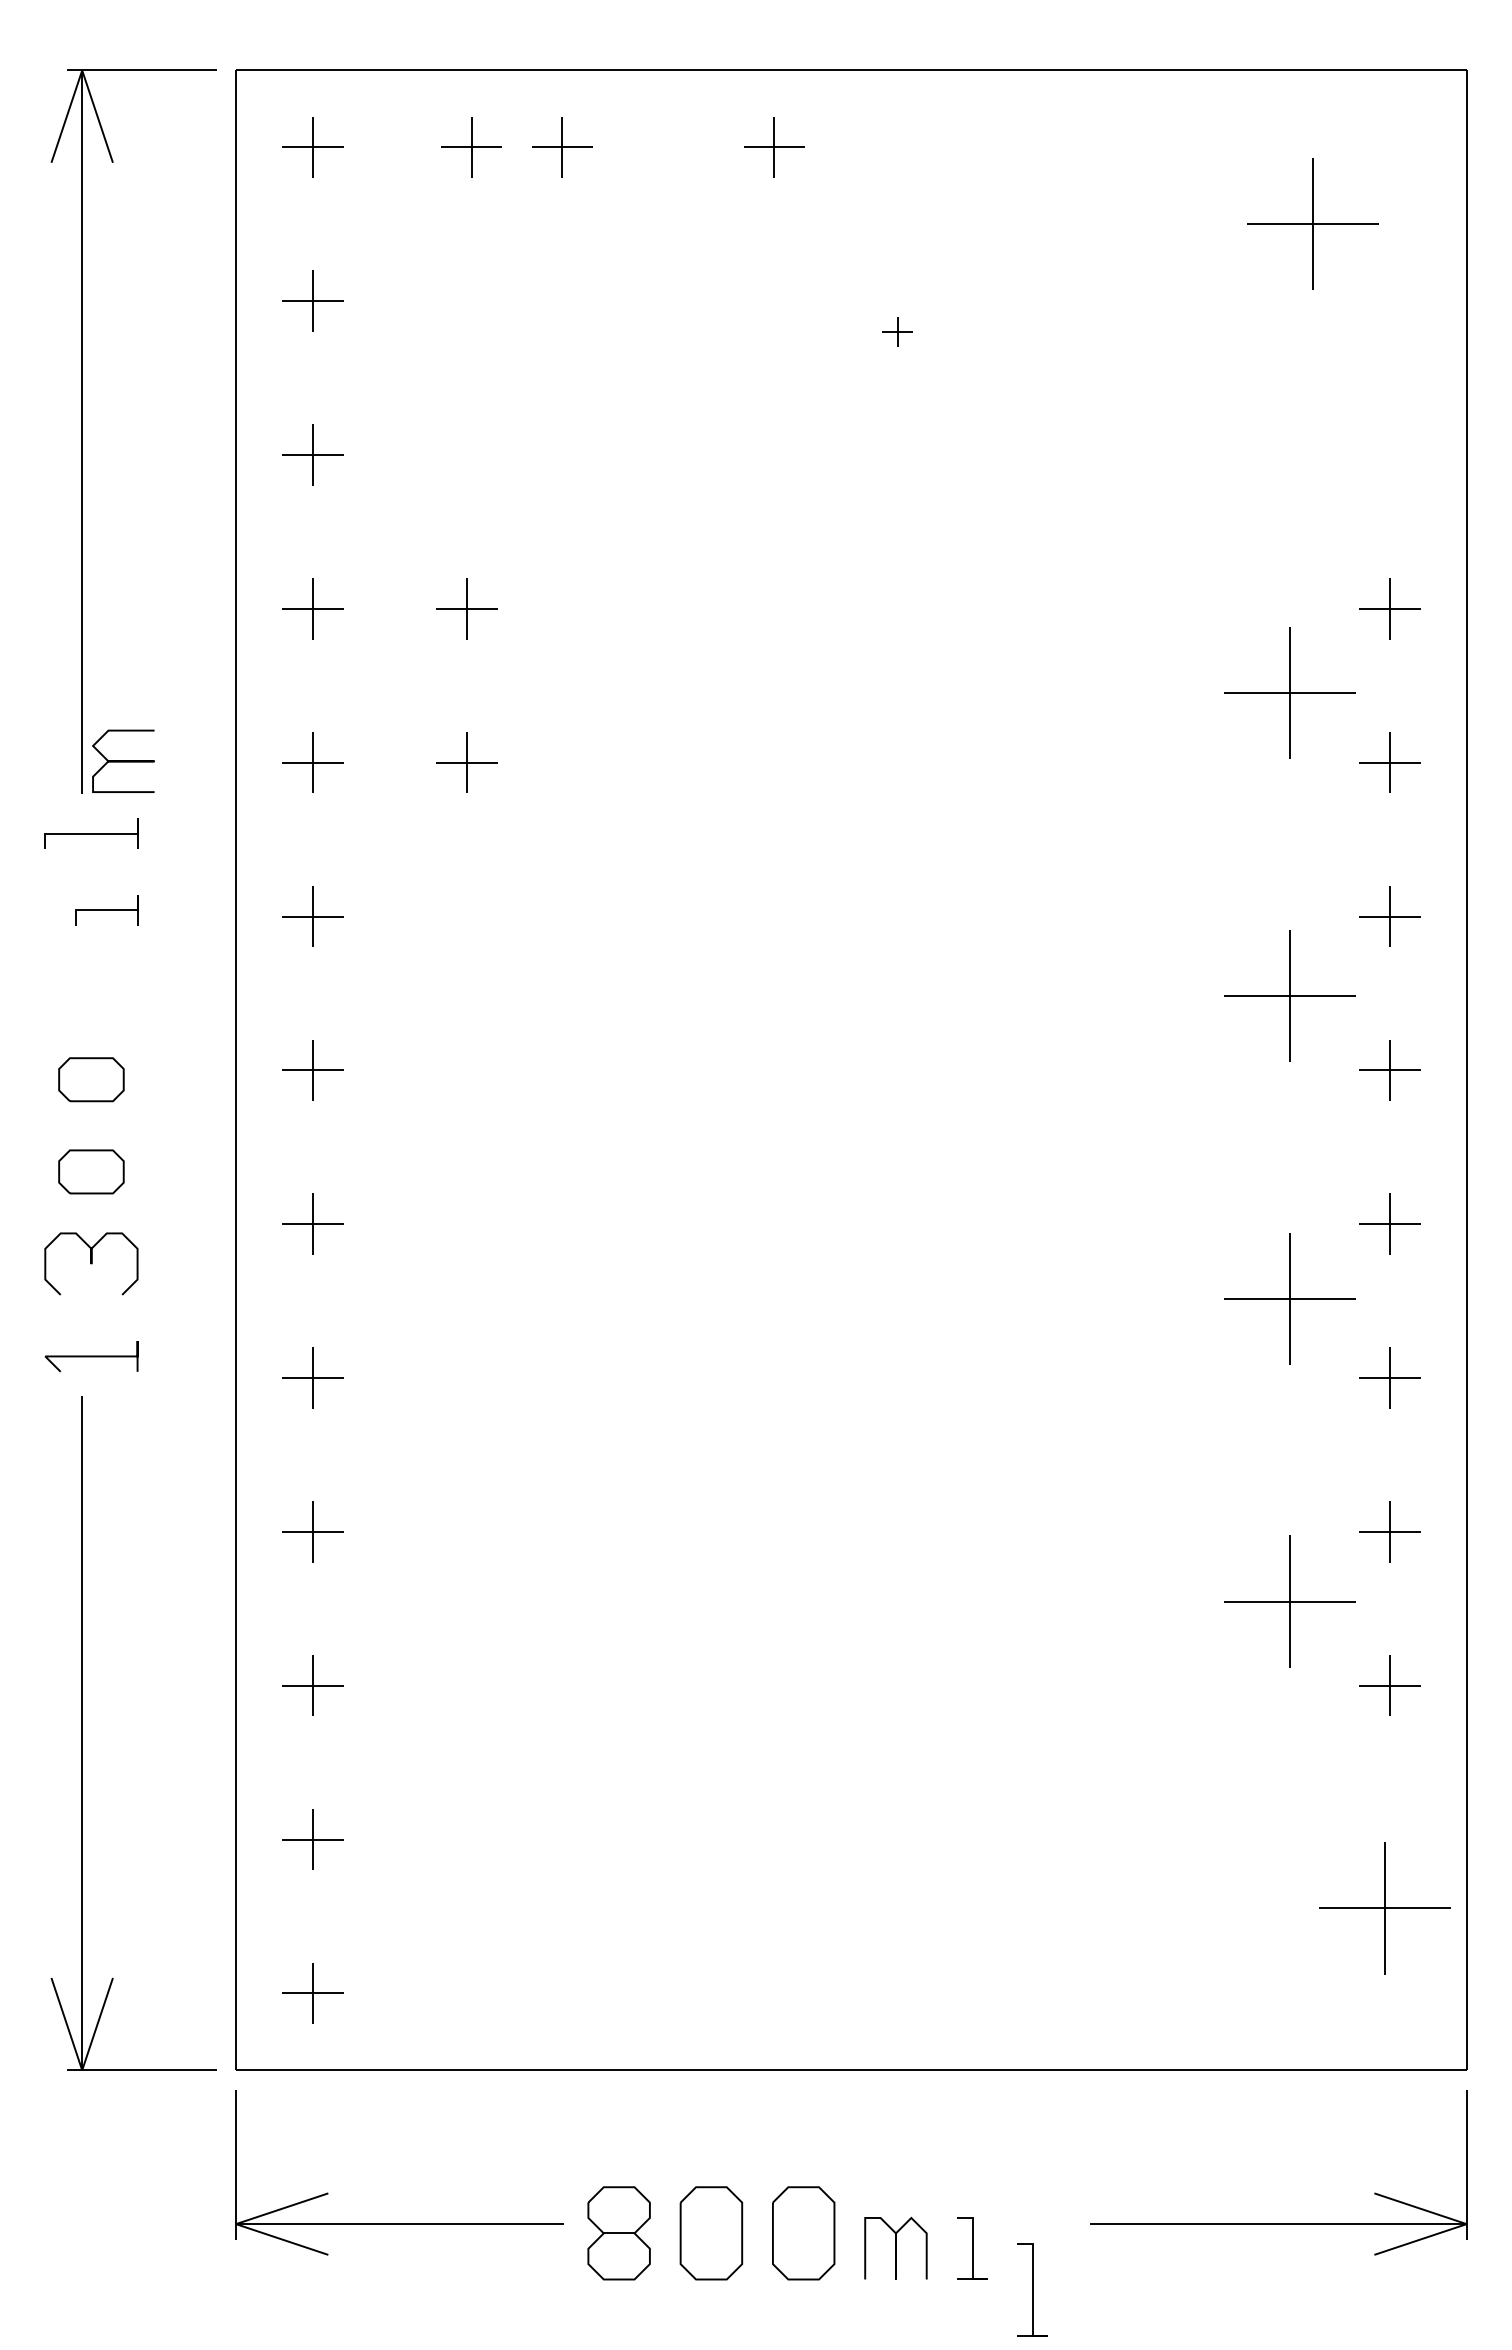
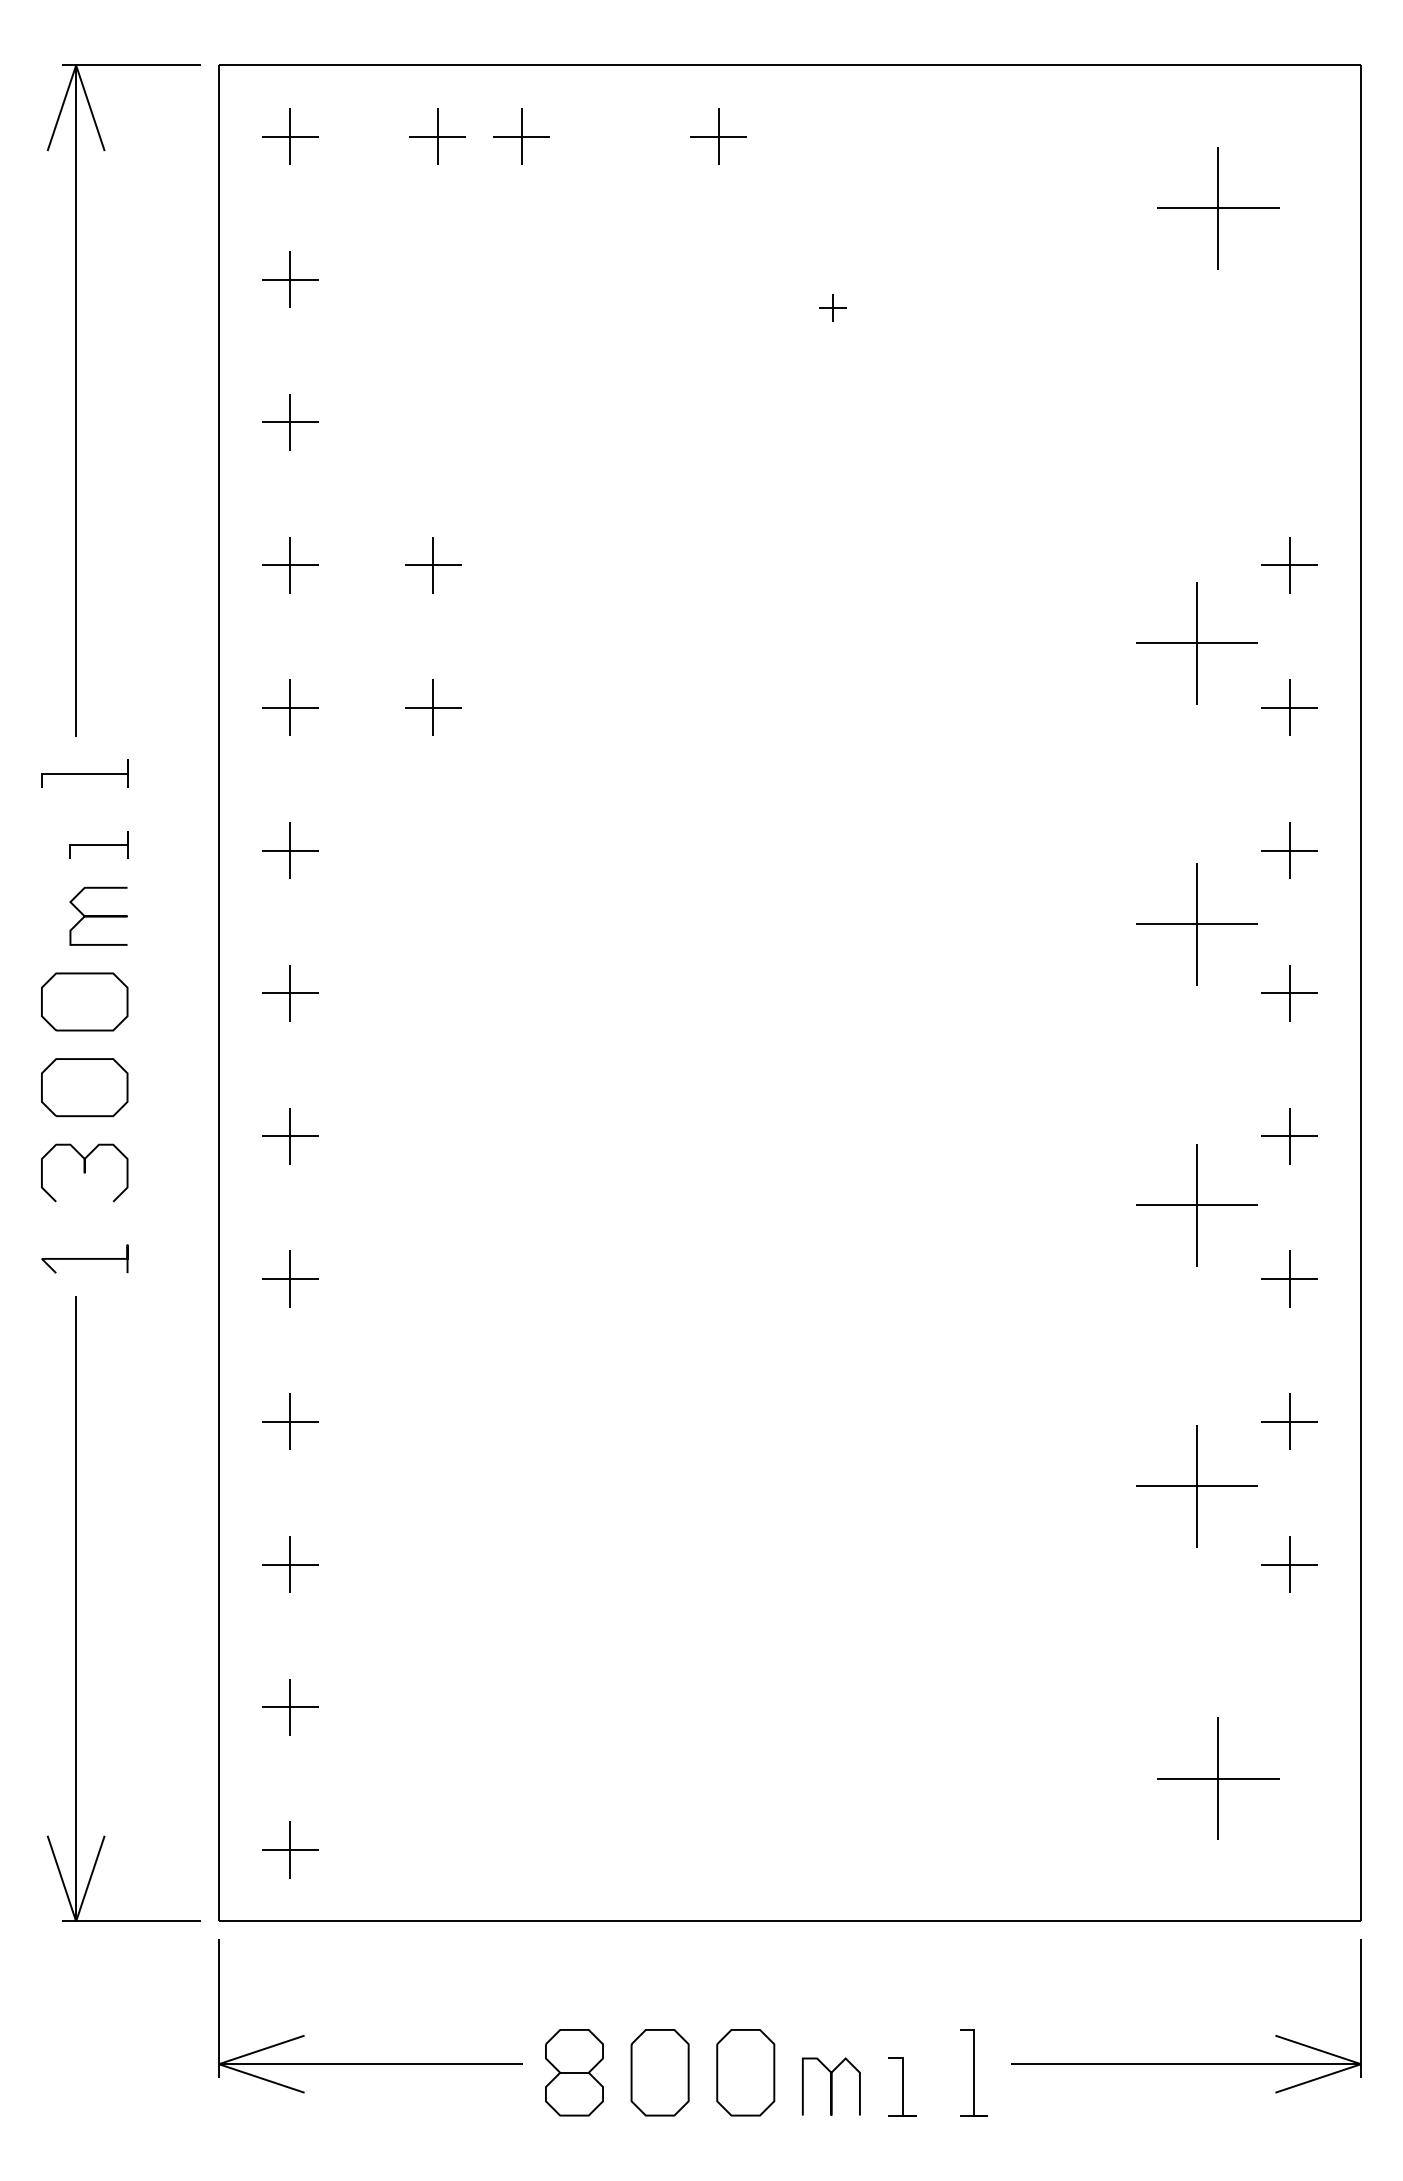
curve: (123, 760) -> (98, 915), moved
part: (91, 1079) -> (84, 1001), size x1.43
part: (91, 1171) -> (84, 1087), size x1.43
part: (1384, 1908) -> (1217, 1778), moved
line: (1032, 2289) -> (973, 2071), moved

